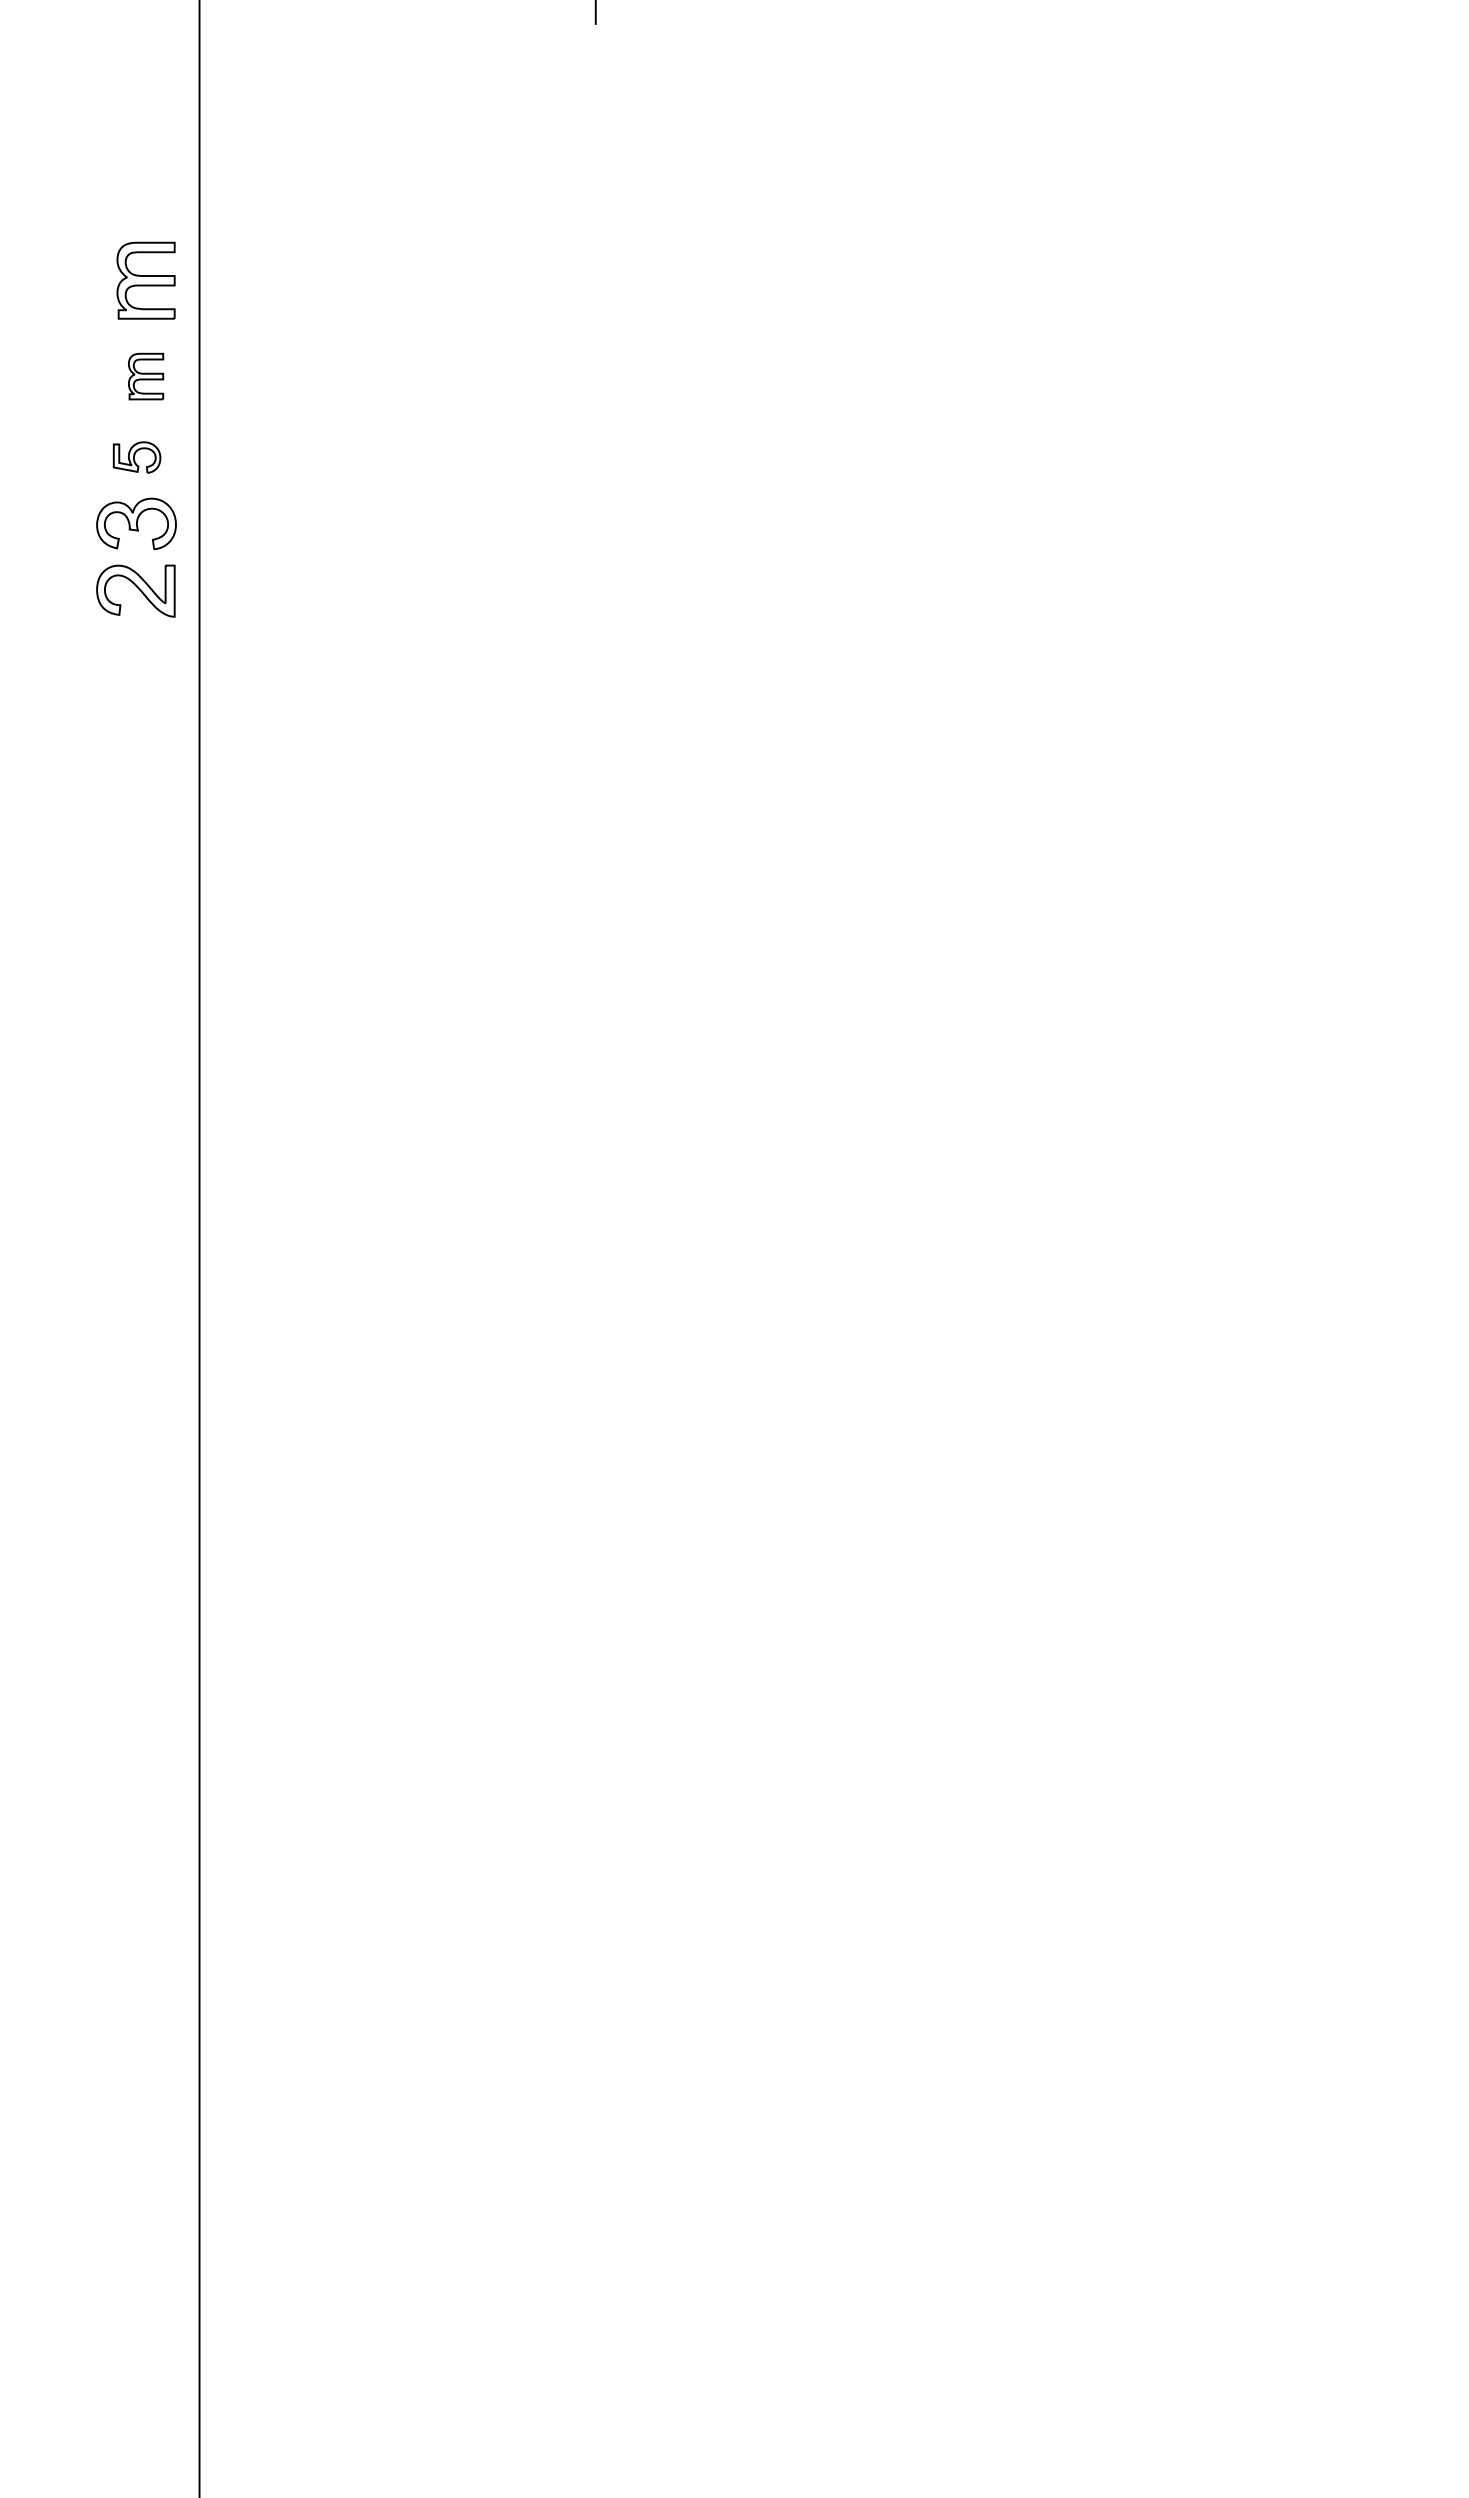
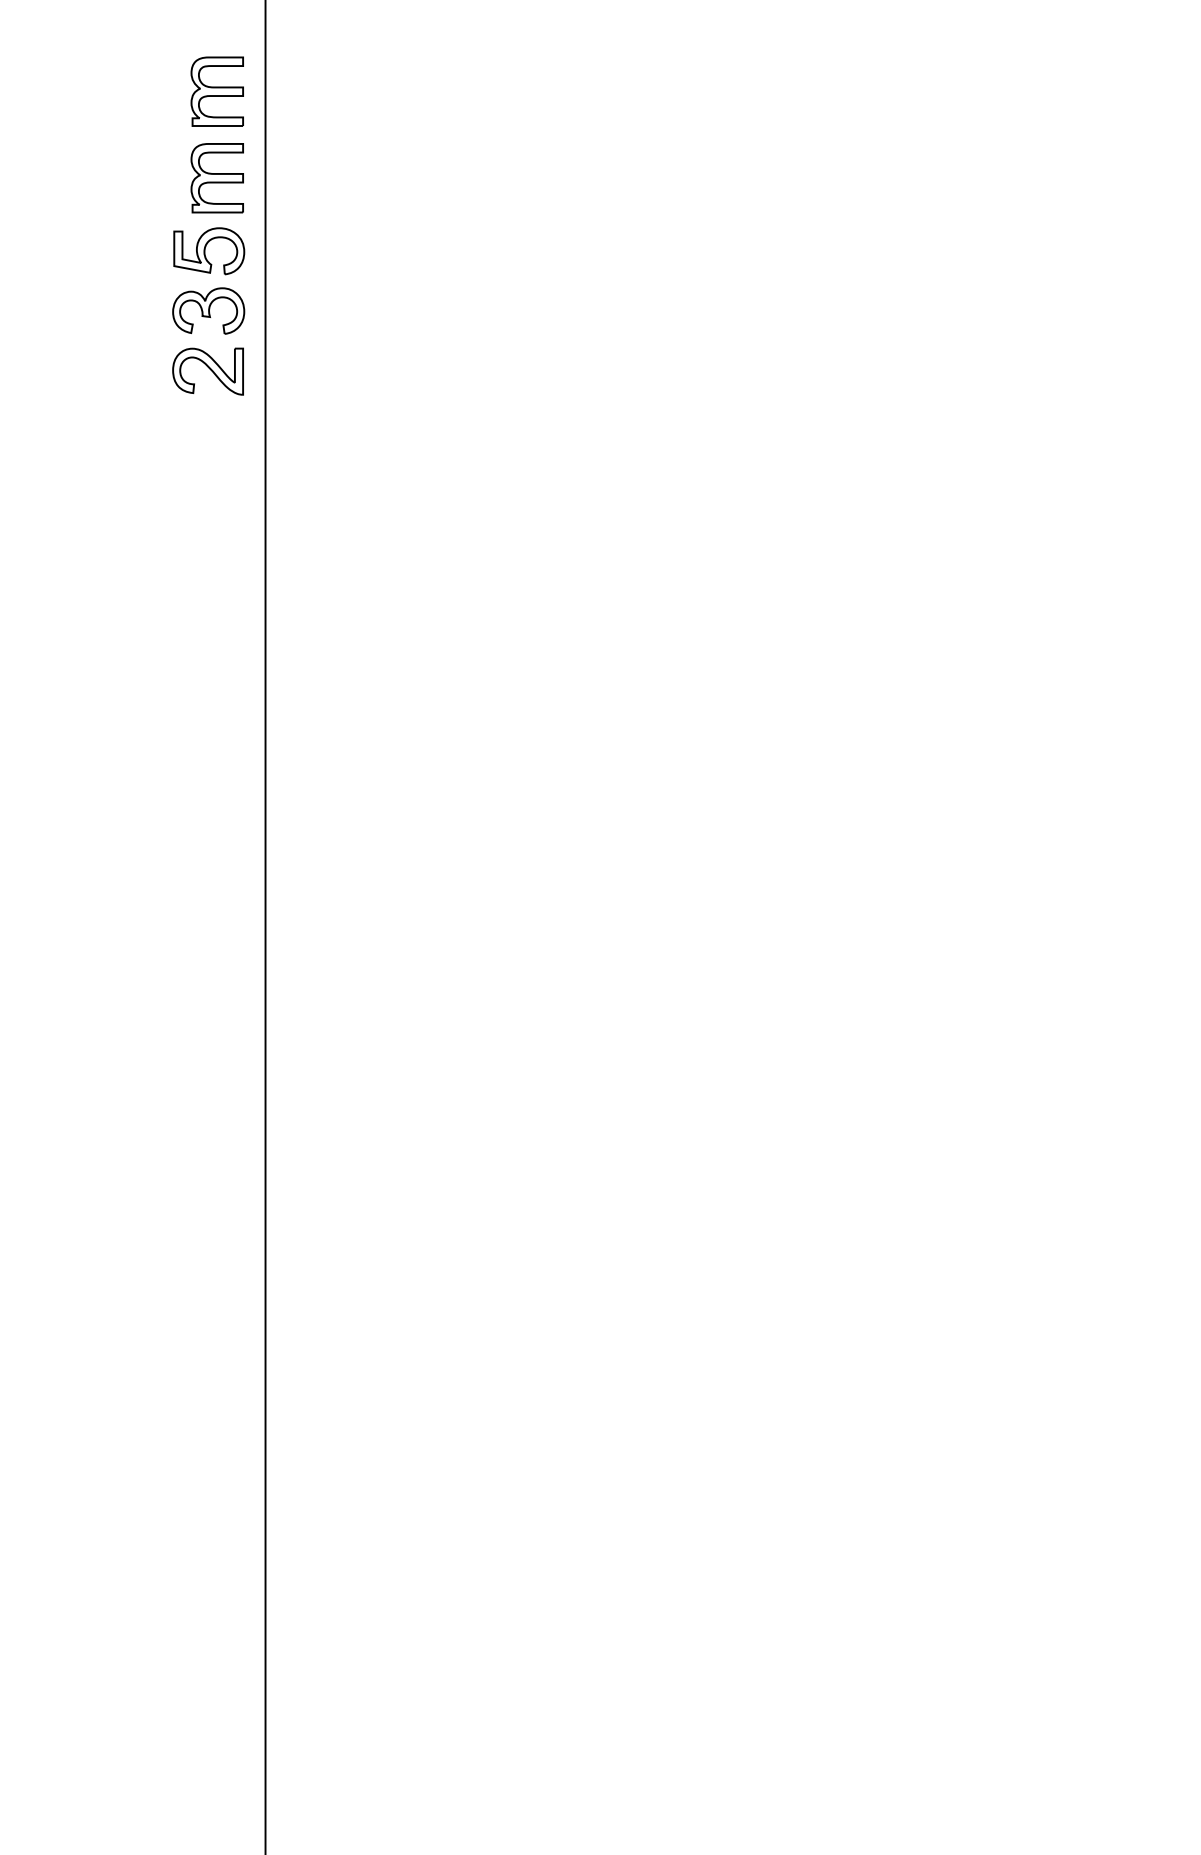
part: (145, 376) -> (216, 178), size x1.67
part: (136, 457) -> (208, 251), size x1.67

